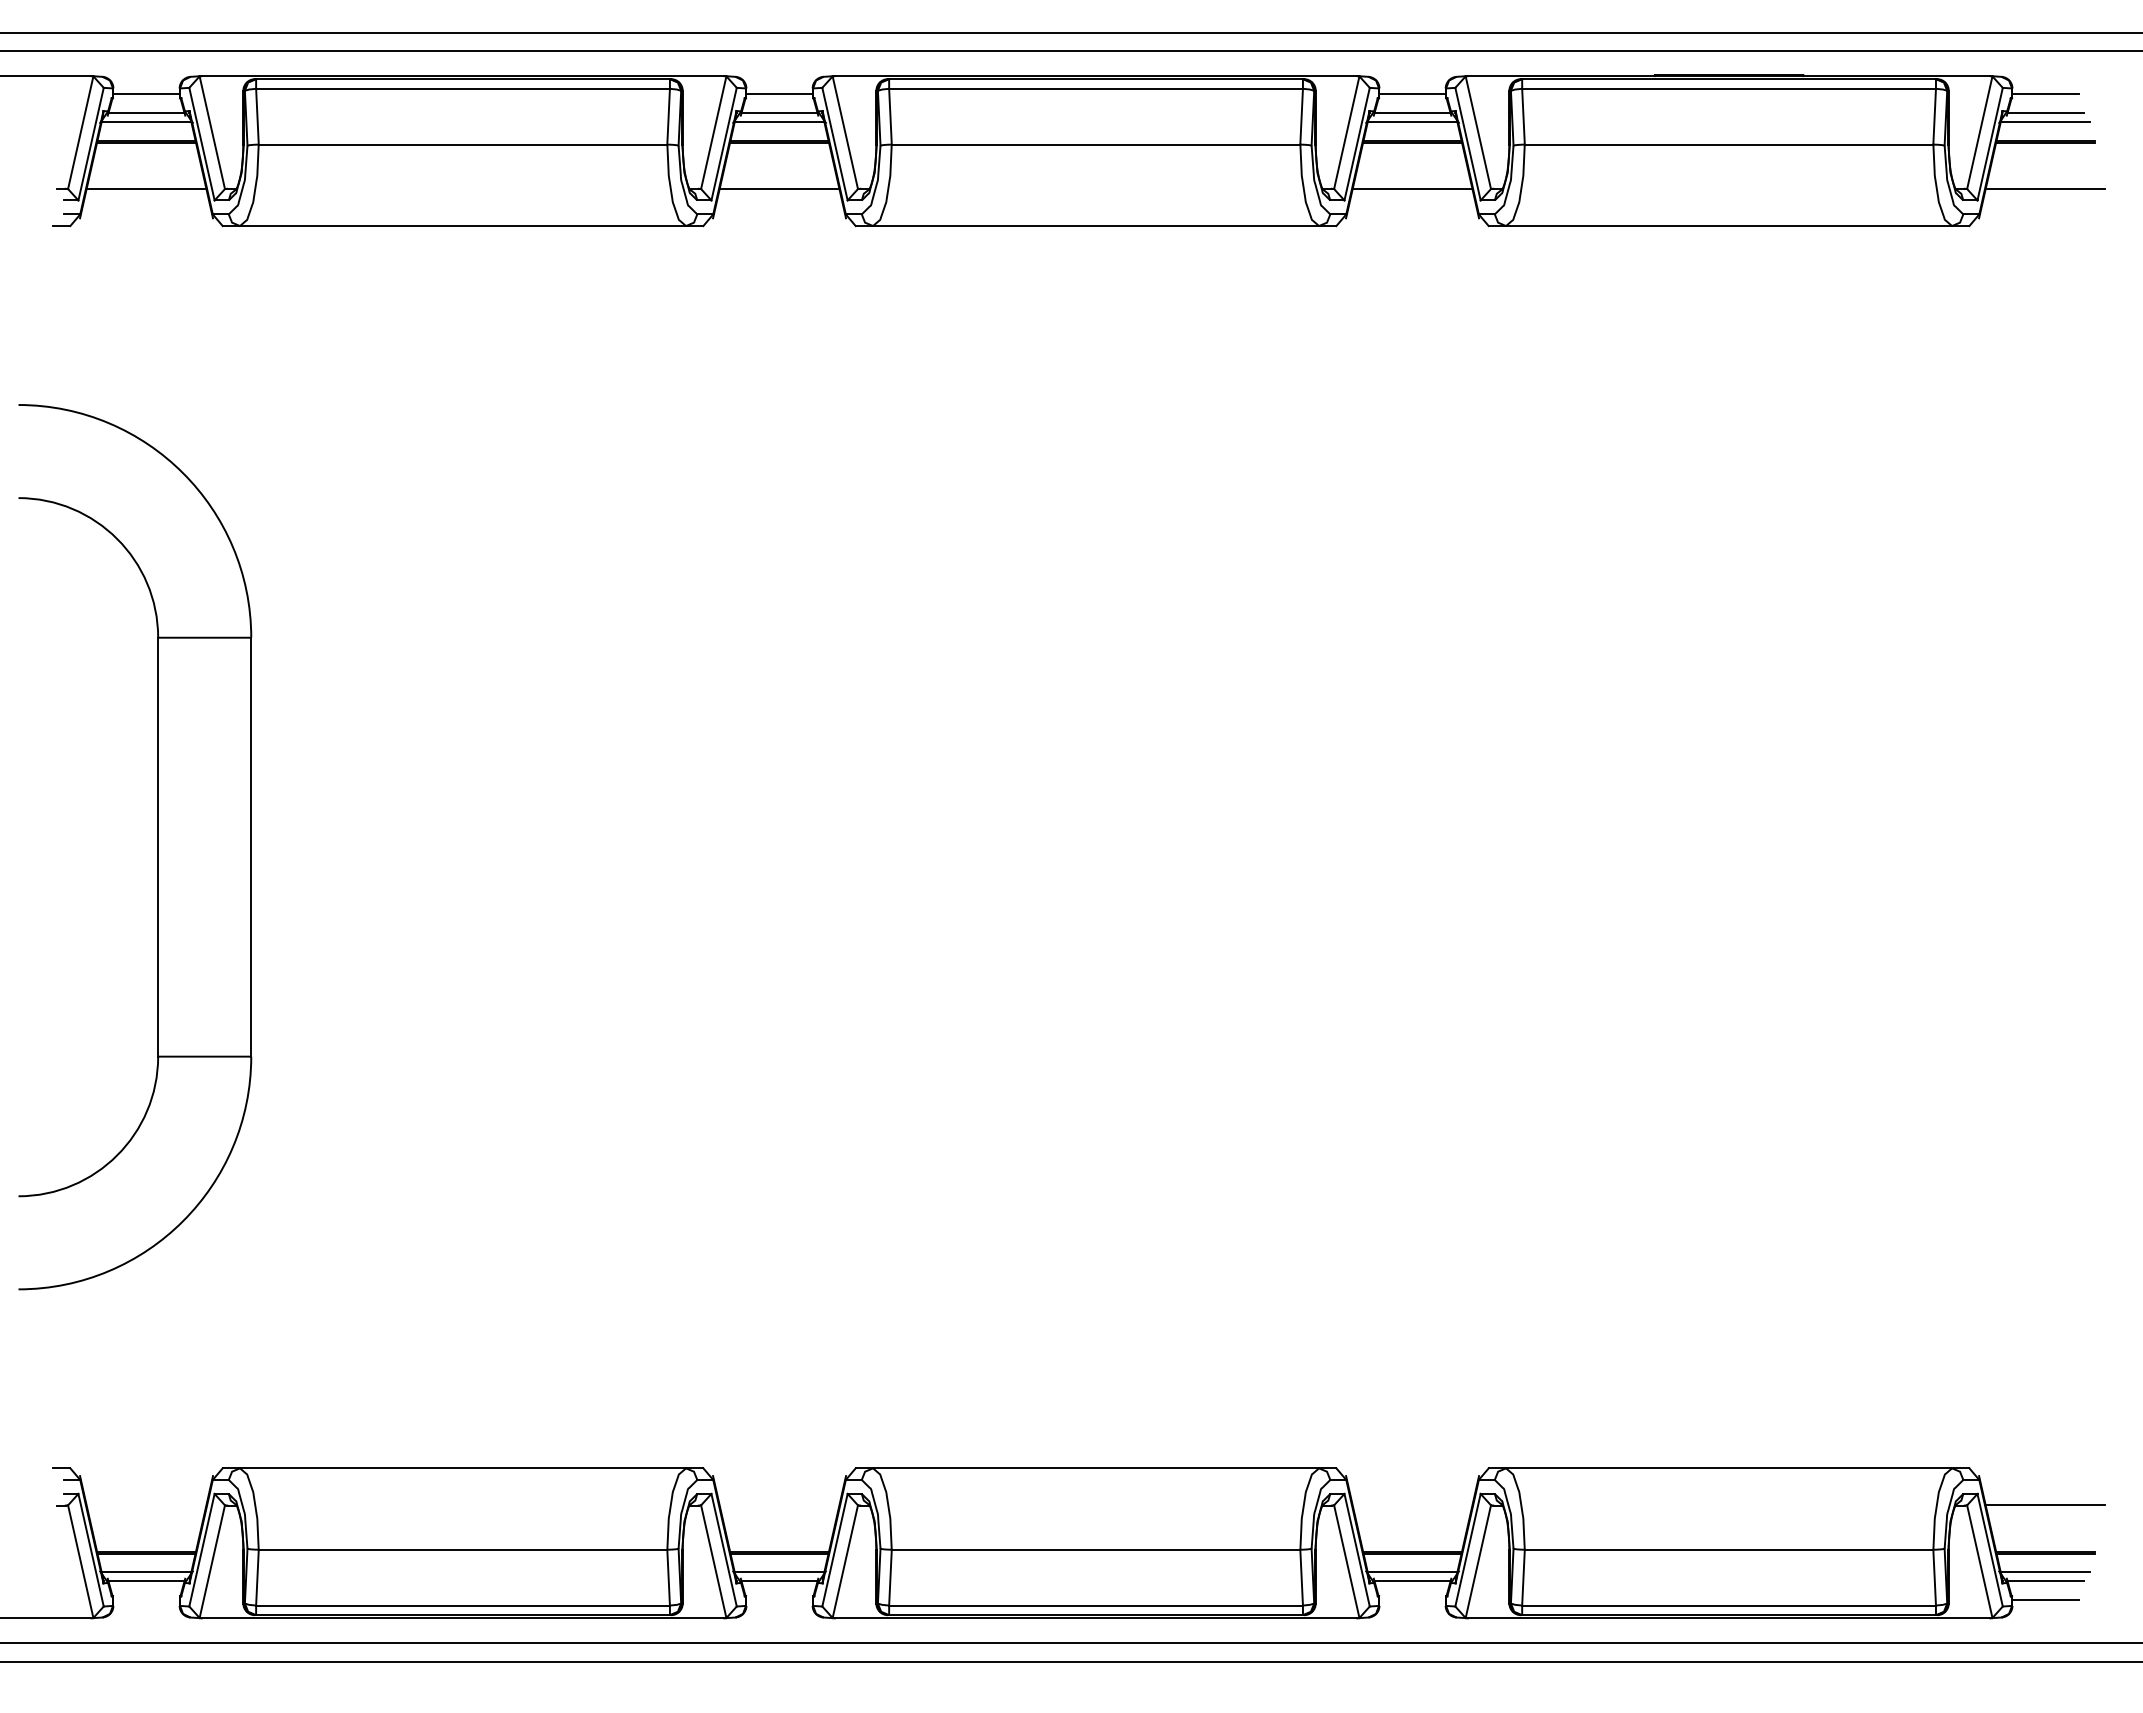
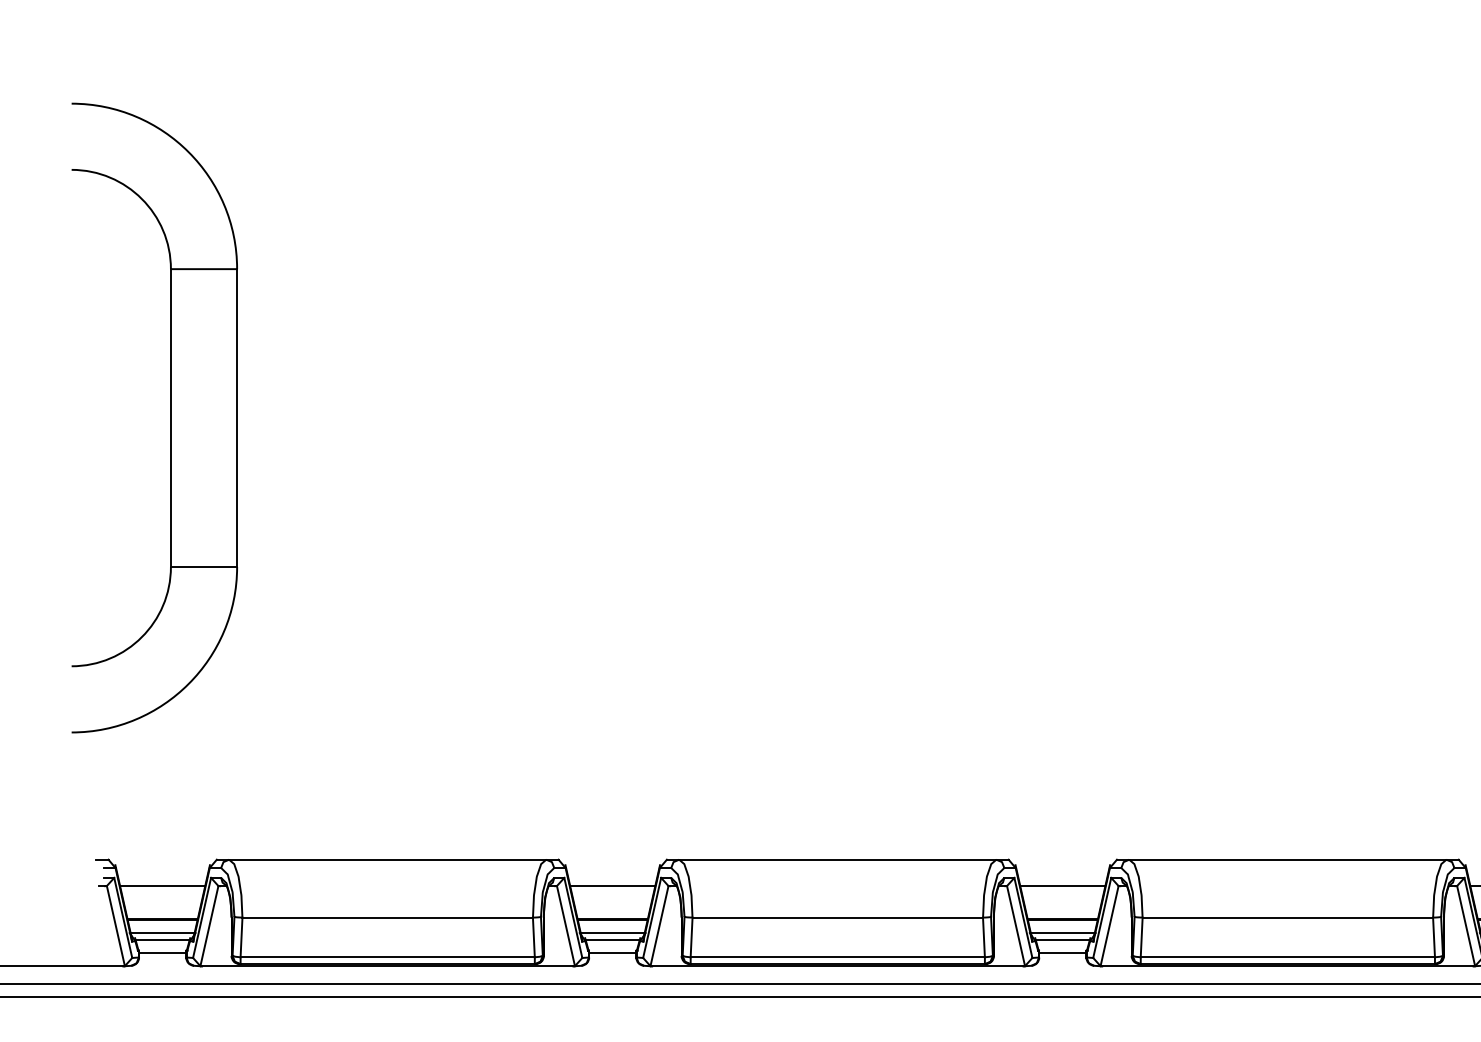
line: (146, 1505) -> (162, 886), added
line: (779, 1505) -> (612, 886), added
line: (1412, 1505) -> (1062, 886), added
line: (146, 1600) -> (162, 953), added
line: (779, 1600) -> (612, 953), added
line: (1412, 1600) -> (1062, 953), added

